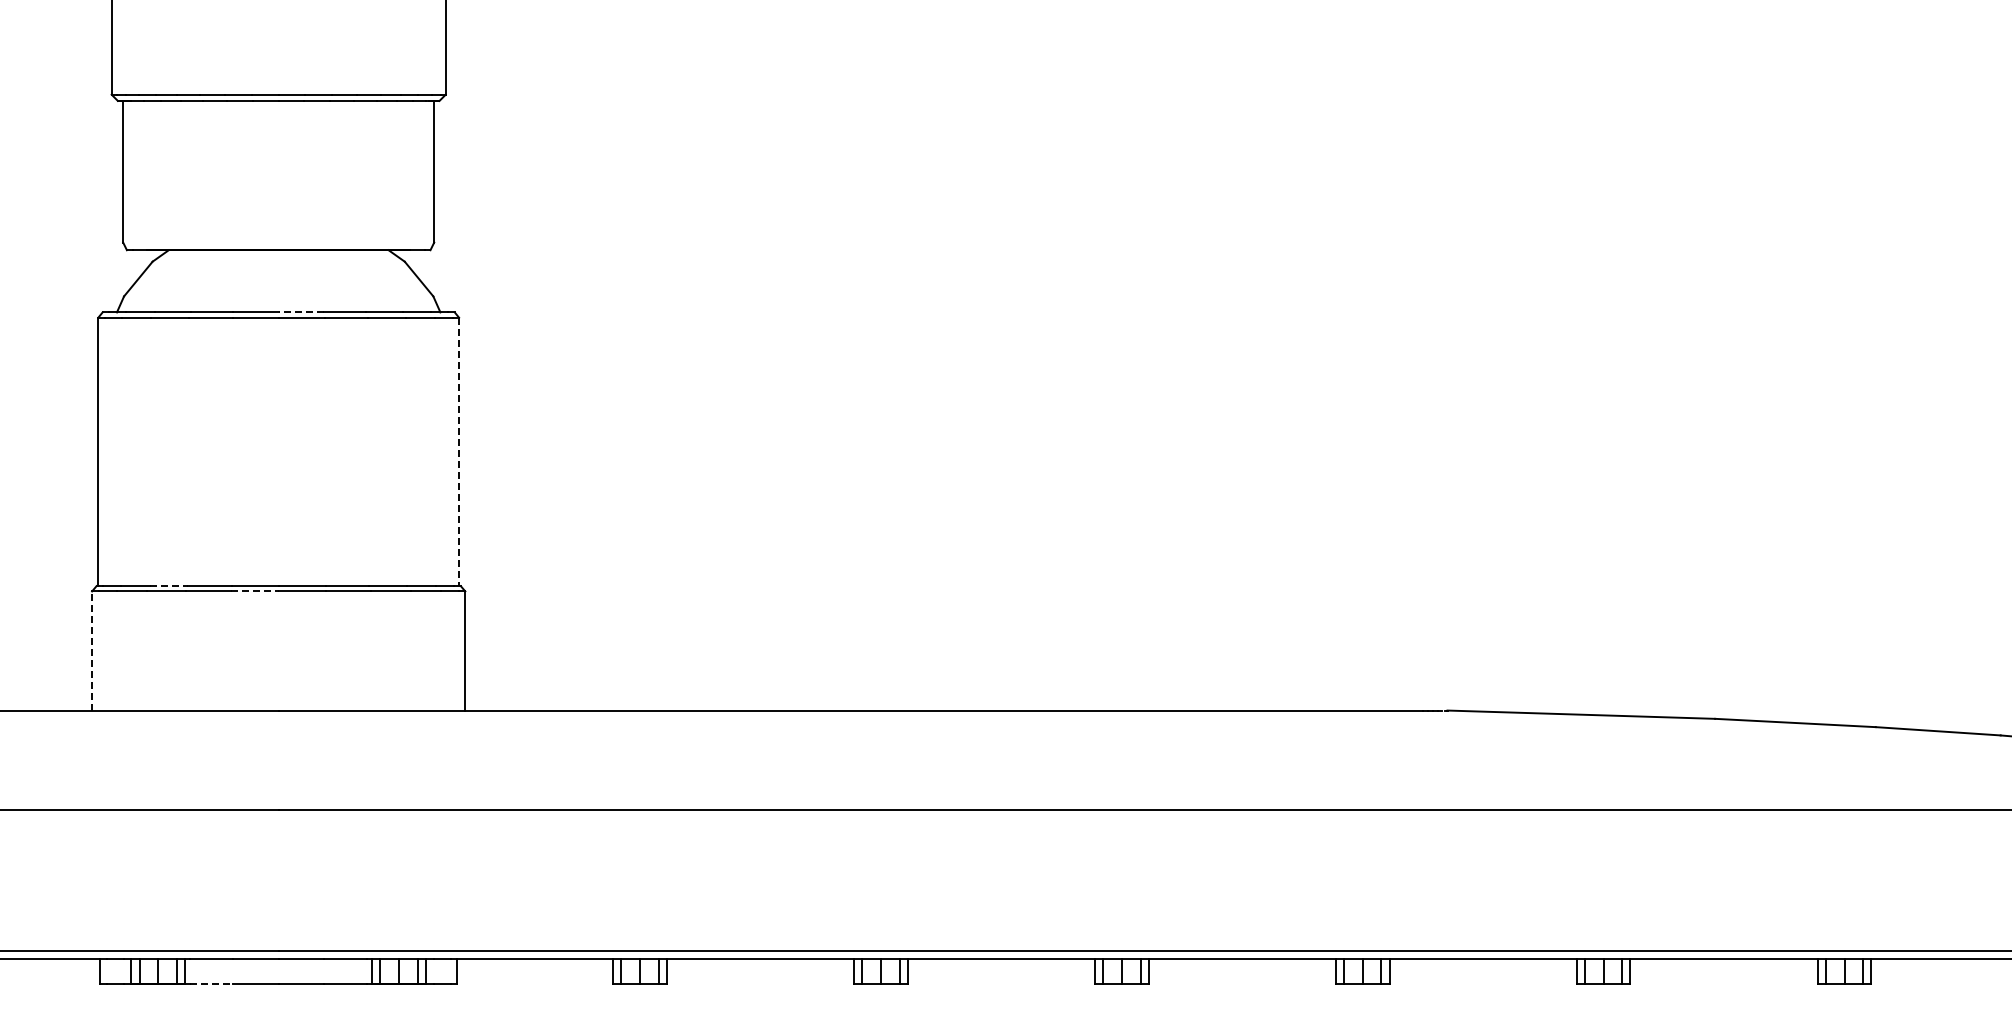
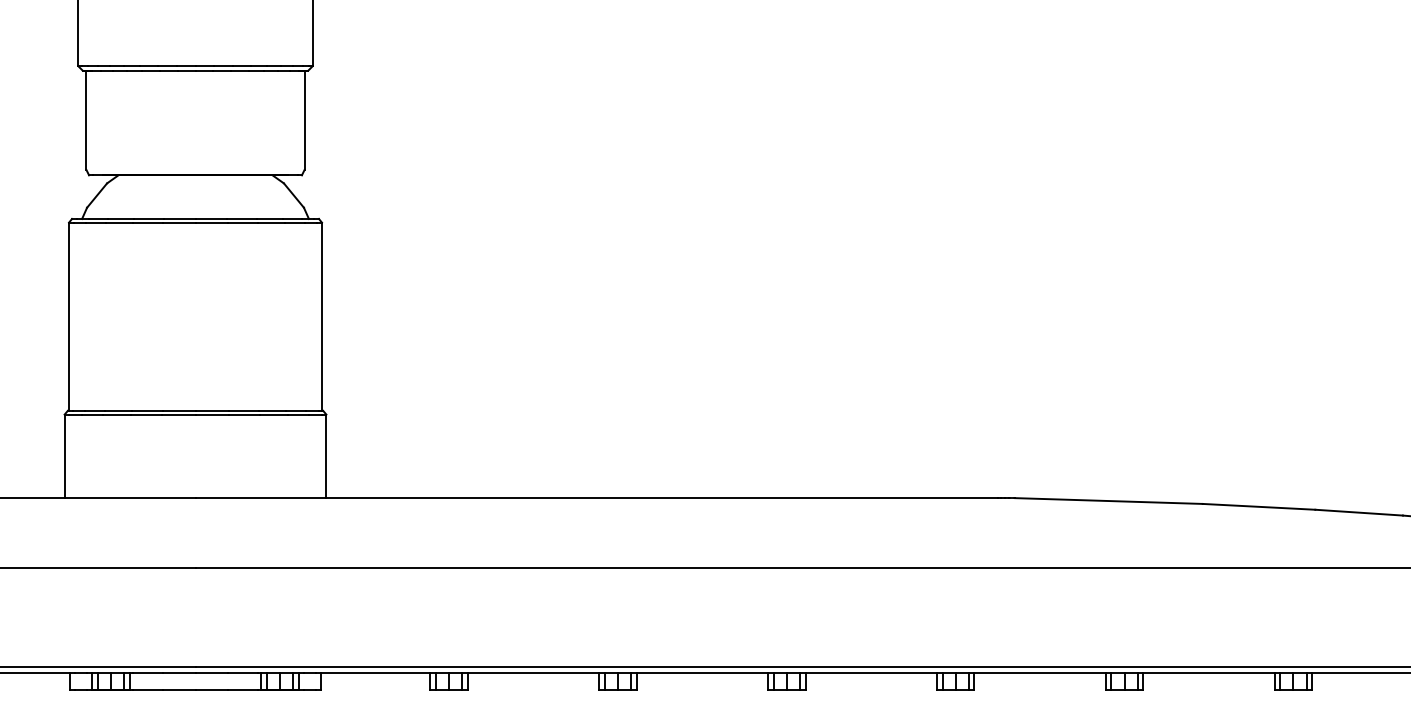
line: (301, 312) -> (211, 219), dashed -> solid
line: (459, 452) -> (322, 317), dashed -> solid
line: (169, 586) -> (118, 411), dashed -> solid
line: (254, 591) -> (178, 414), dashed -> solid
line: (92, 651) -> (64, 456), dashed -> solid
line: (212, 984) -> (149, 690), dashed -> solid

